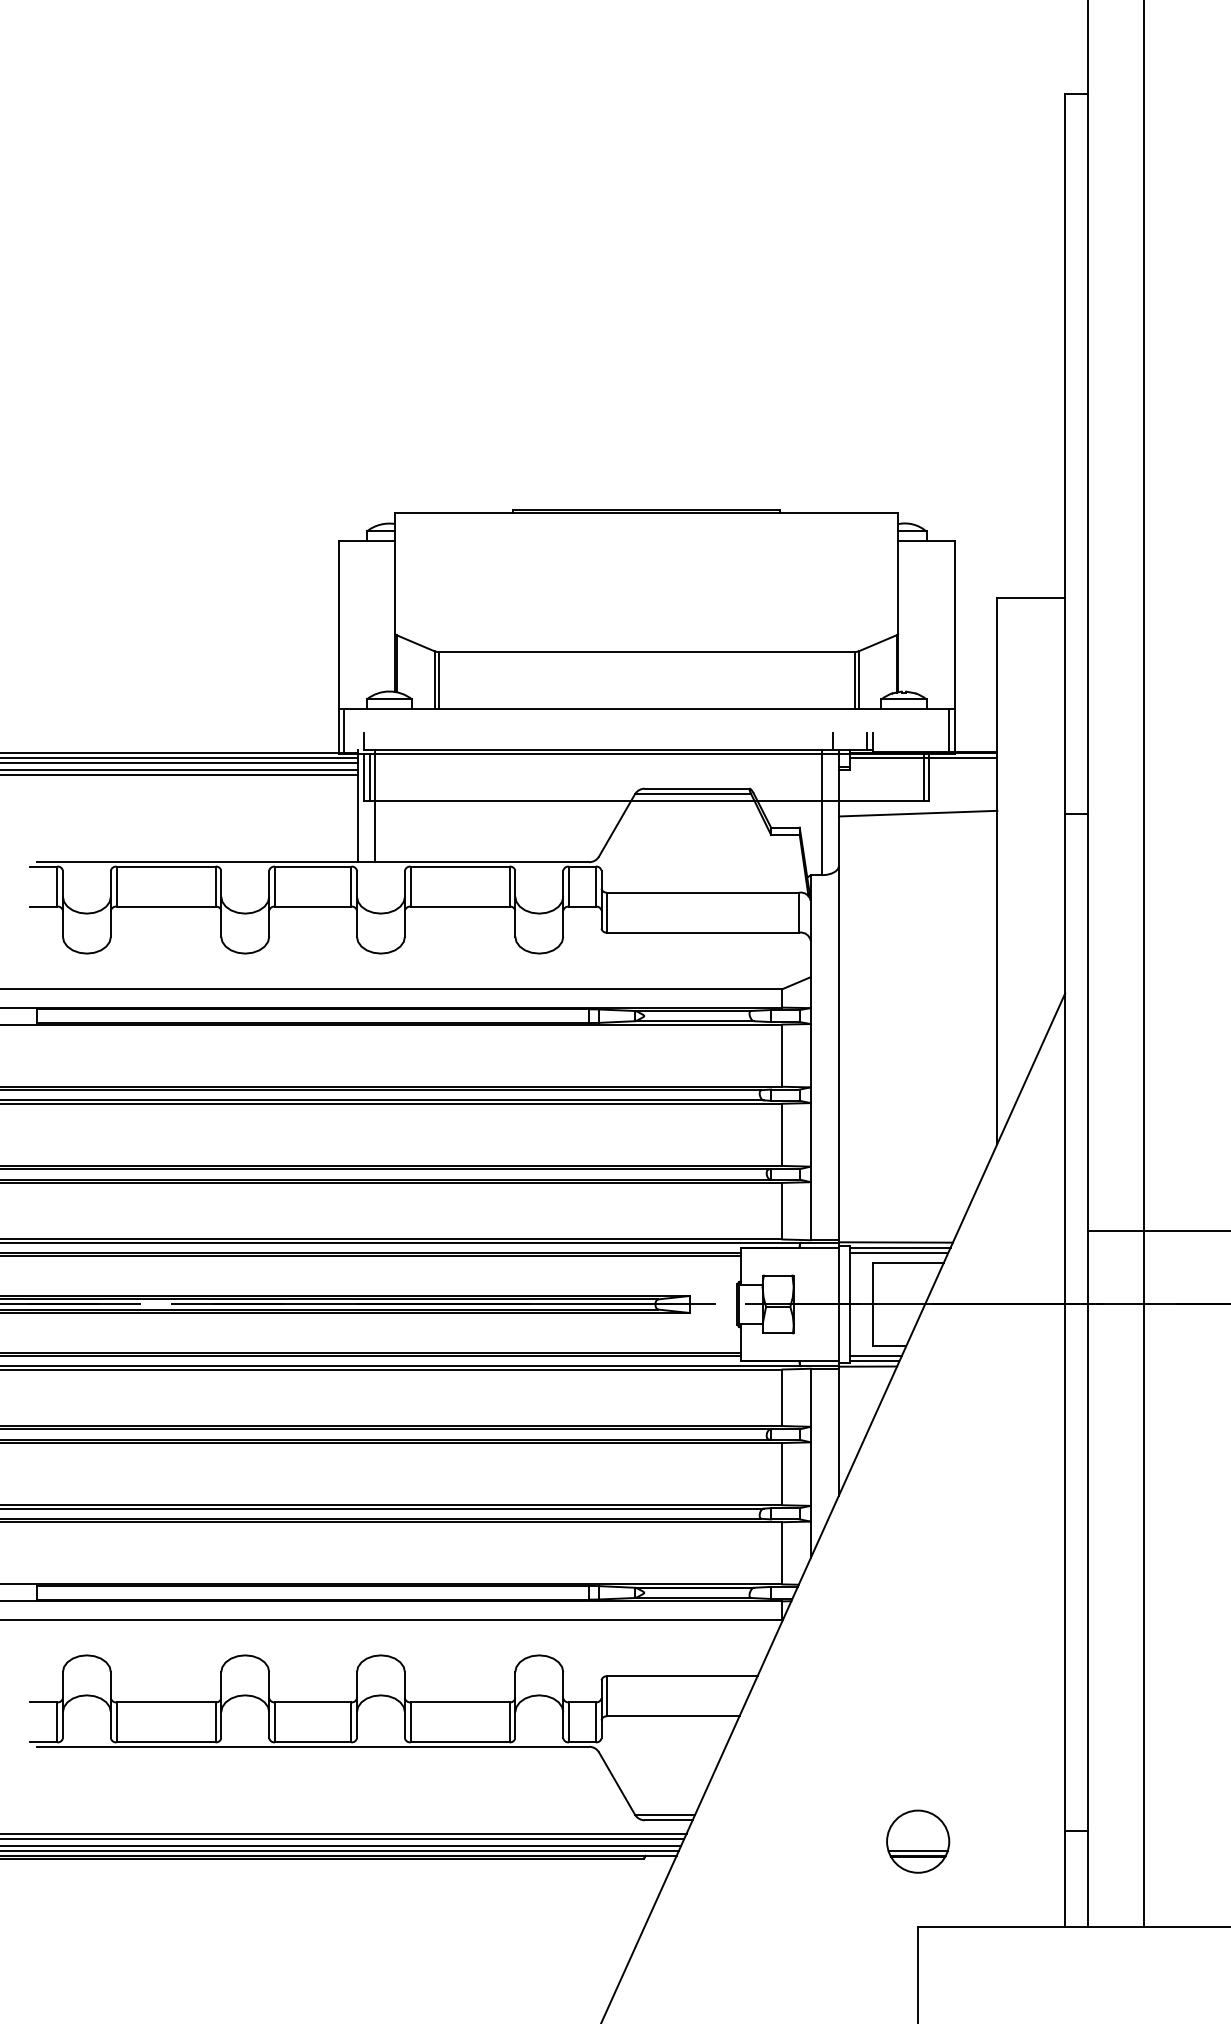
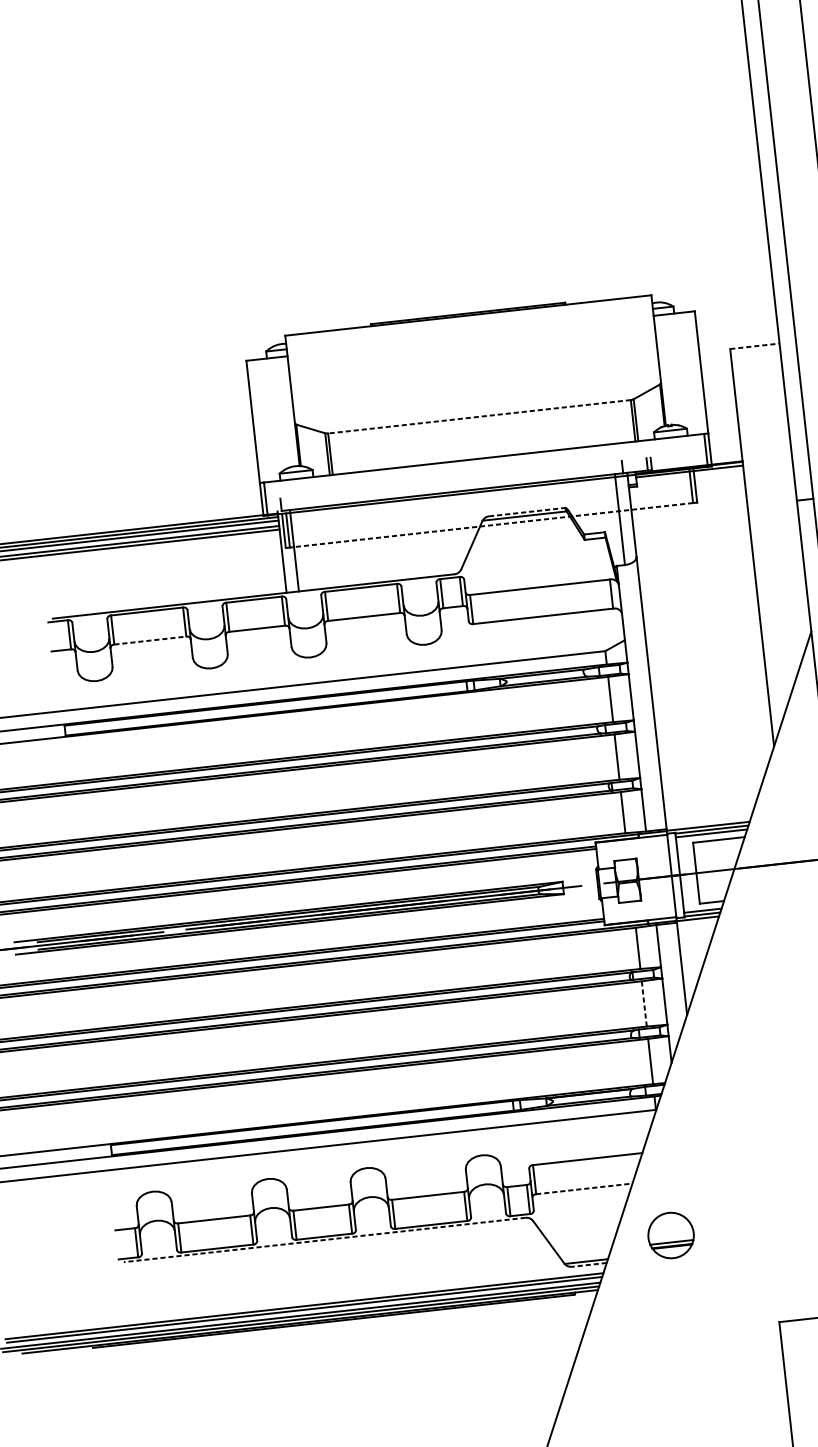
line: (1031, 597) -> (755, 346), solid -> dashed
line: (646, 652) -> (479, 417), solid -> dashed
line: (697, 788) -> (527, 511), solid -> dashed
line: (646, 801) -> (491, 525), solid -> dashed
line: (917, 813) -> (689, 512), removed
line: (166, 906) -> (150, 640), solid -> dashed
line: (782, 1473) -> (644, 1003), solid -> dashed
line: (673, 1716) -> (584, 1189), solid -> dashed
line: (312, 1746) -> (324, 1239), solid -> dashed
line: (668, 1820) -> (589, 1265), solid -> dashed
part: (918, 1841) -> (671, 1235), moved

